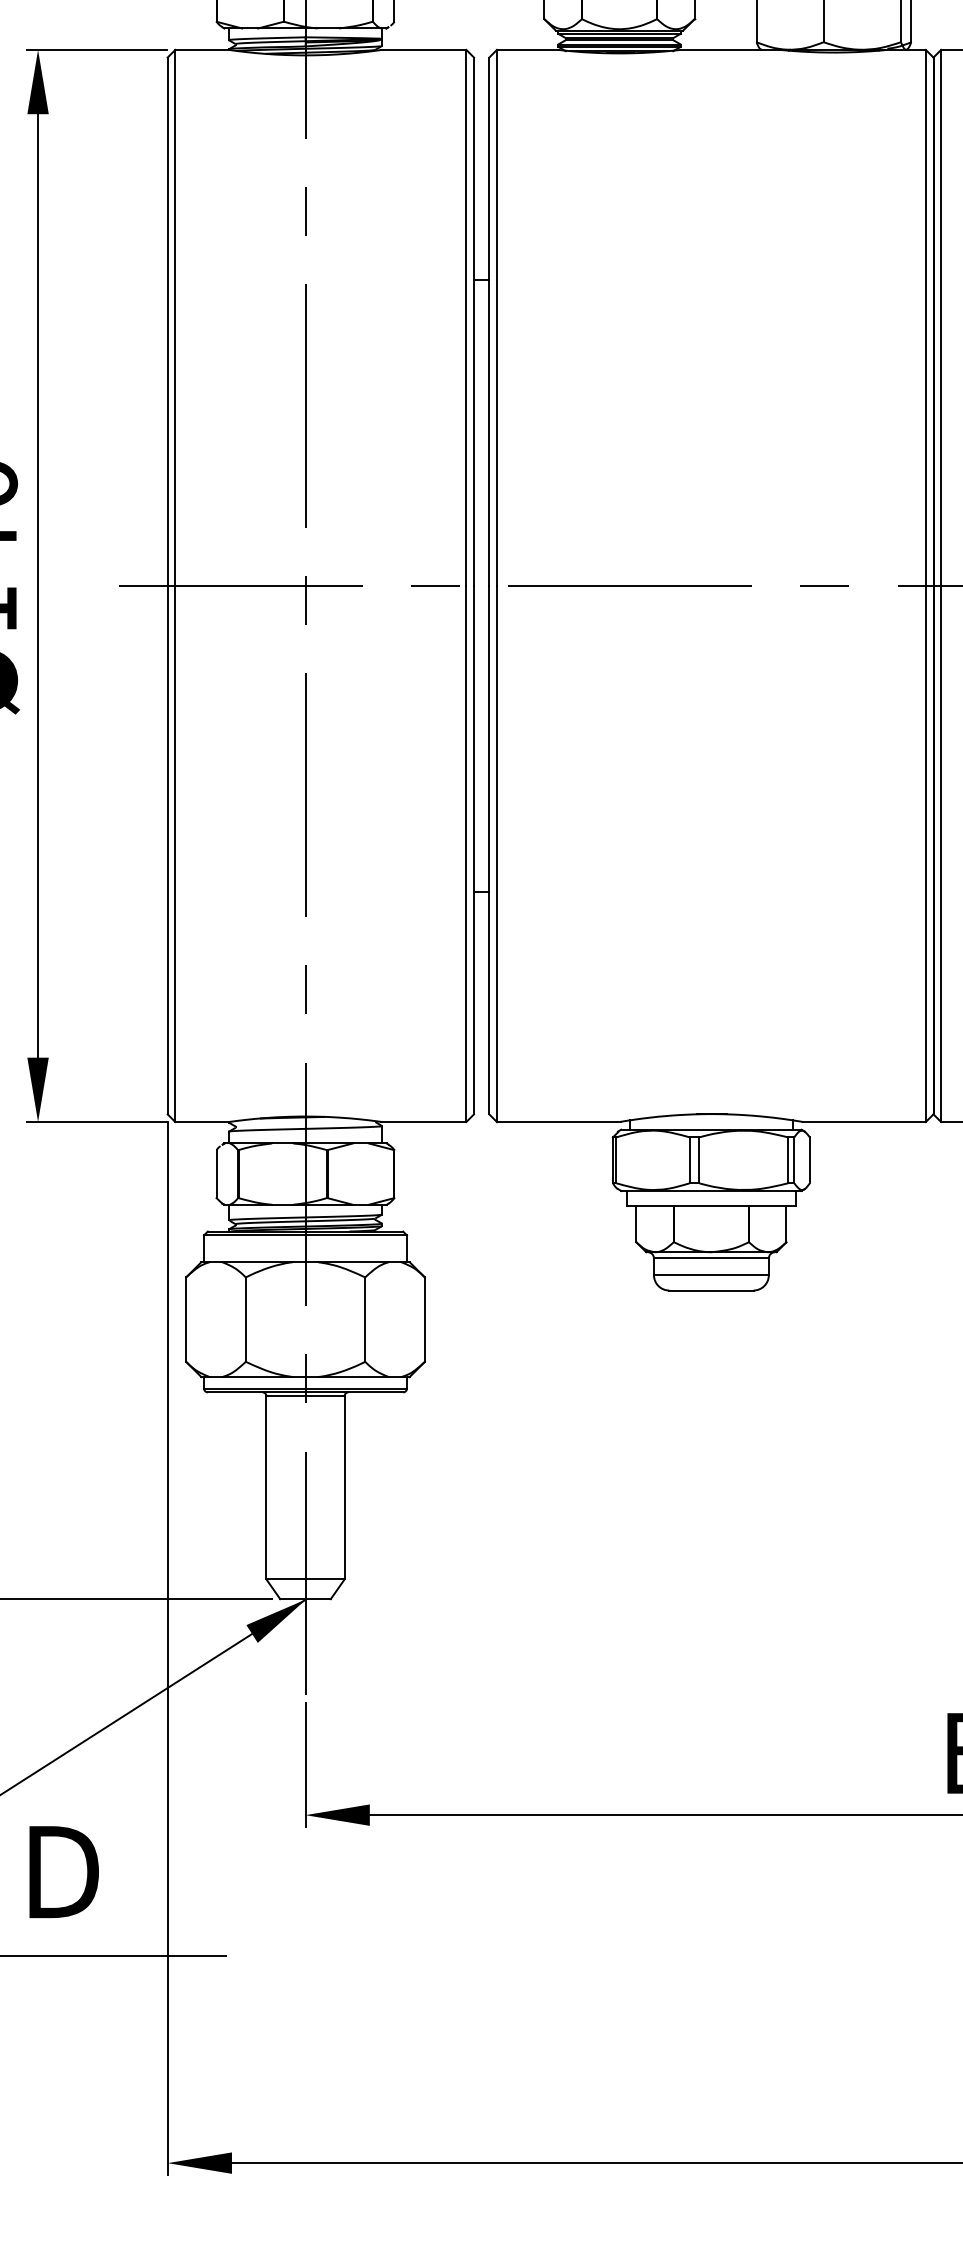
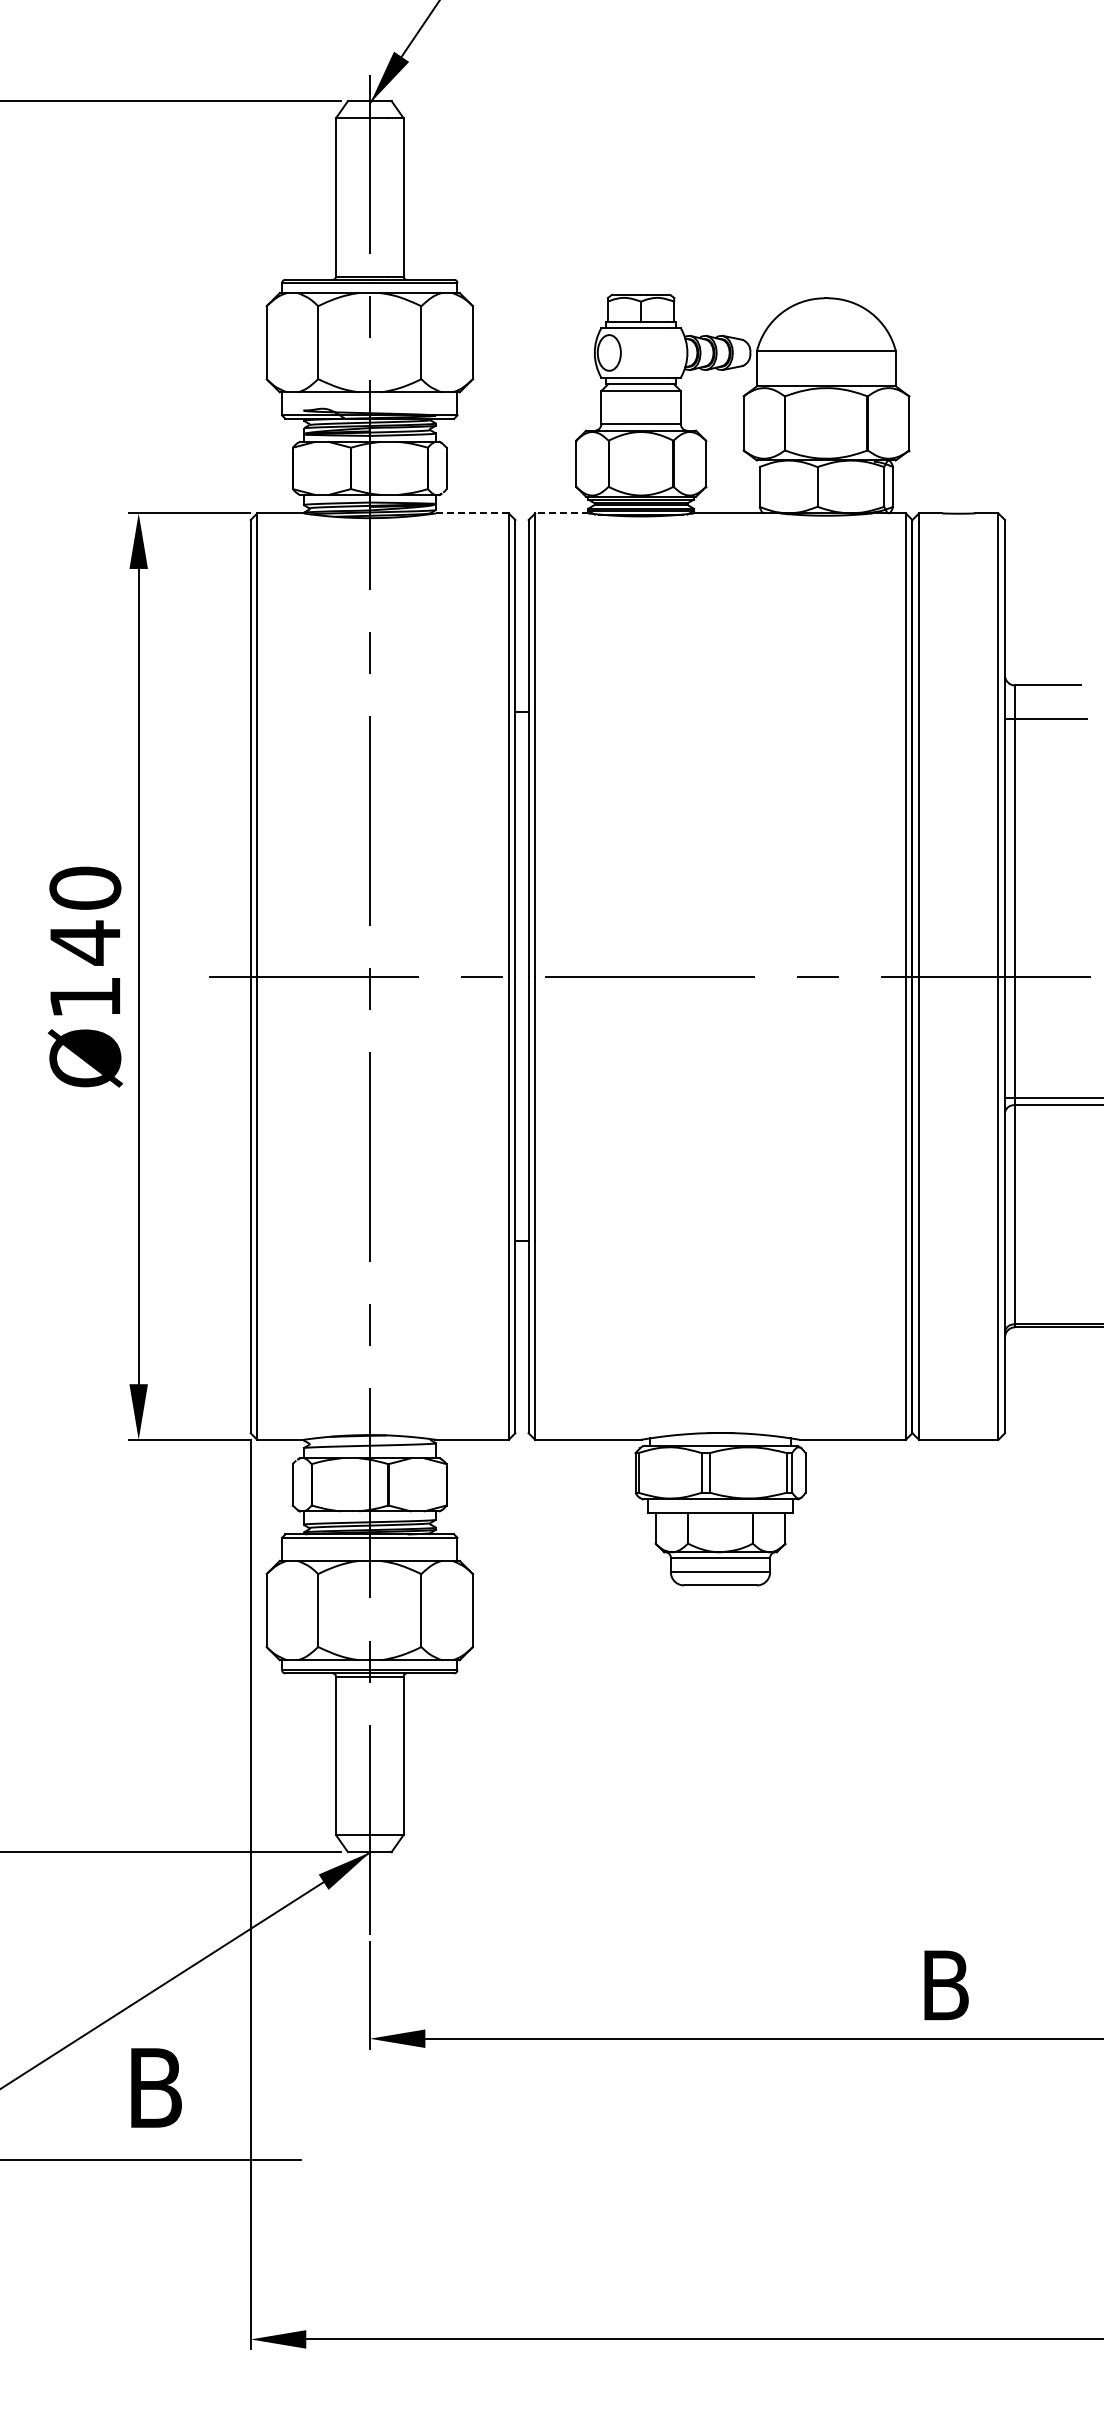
line: (423, 49) -> (471, 513), solid -> dashed
line: (528, 49) -> (562, 513), solid -> dashed
text: (70, 1871) -> (166, 2087), D -> B

